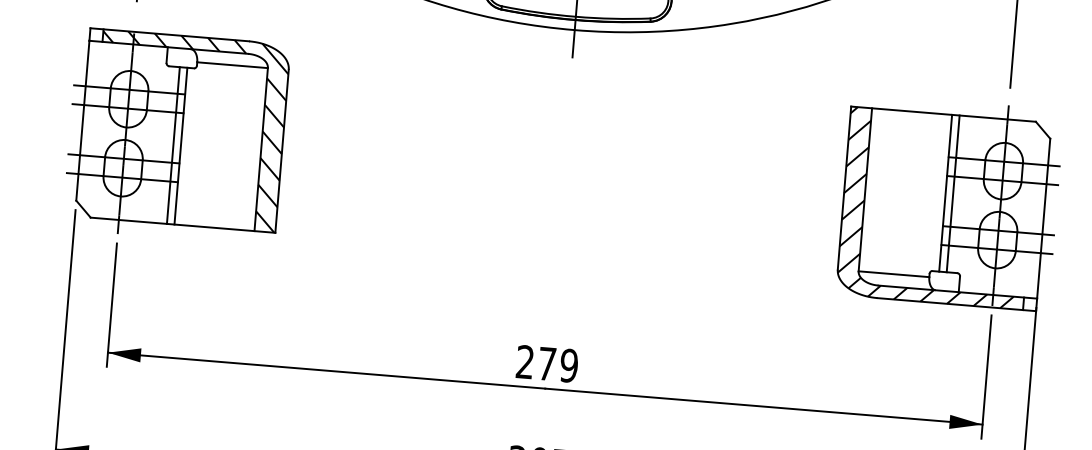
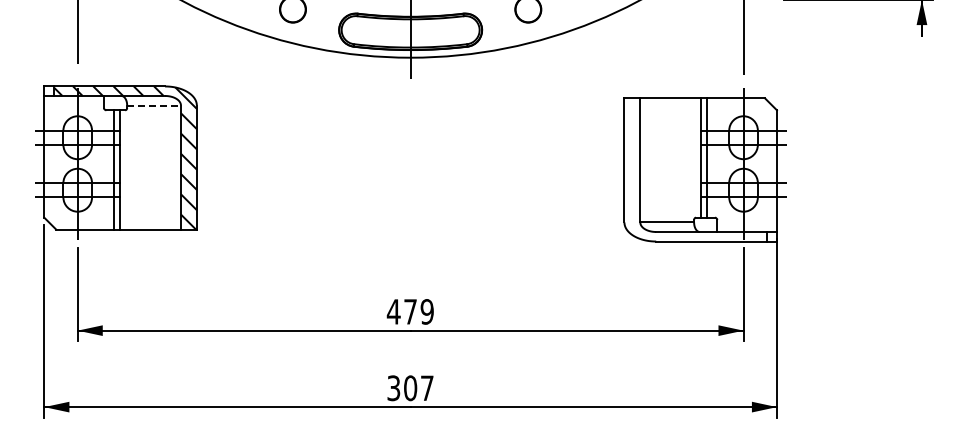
line: (233, 65) -> (154, 105), solid -> dashed
hatch: (931, 207) -> (691, 169), removed
text: (524, 361) -> (393, 311), 279 -> 479

